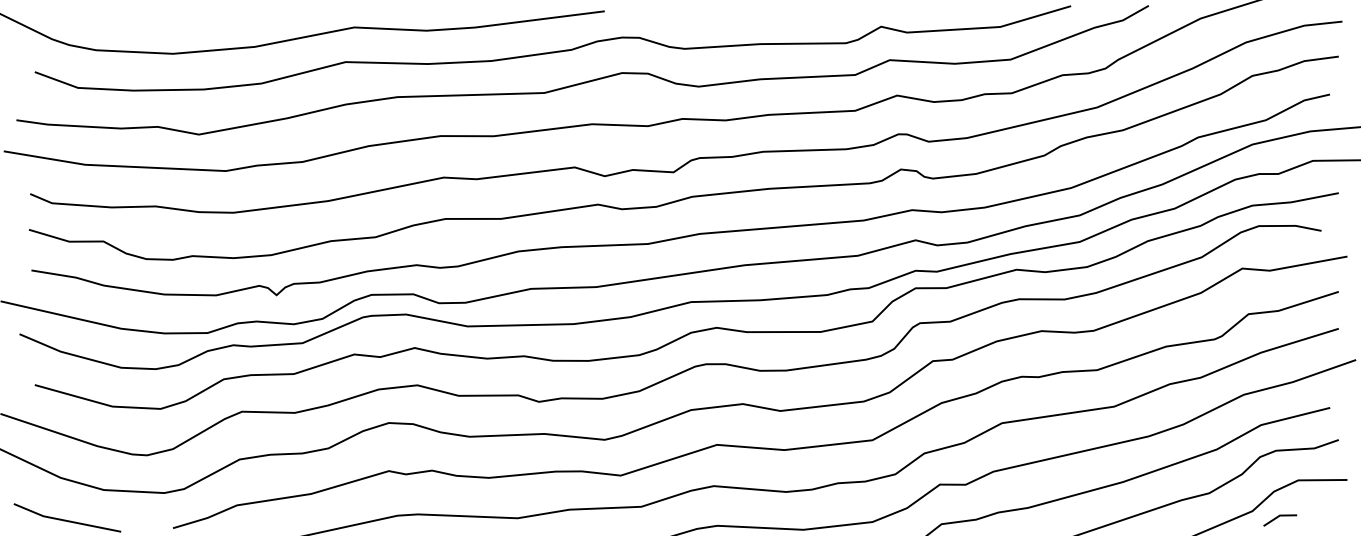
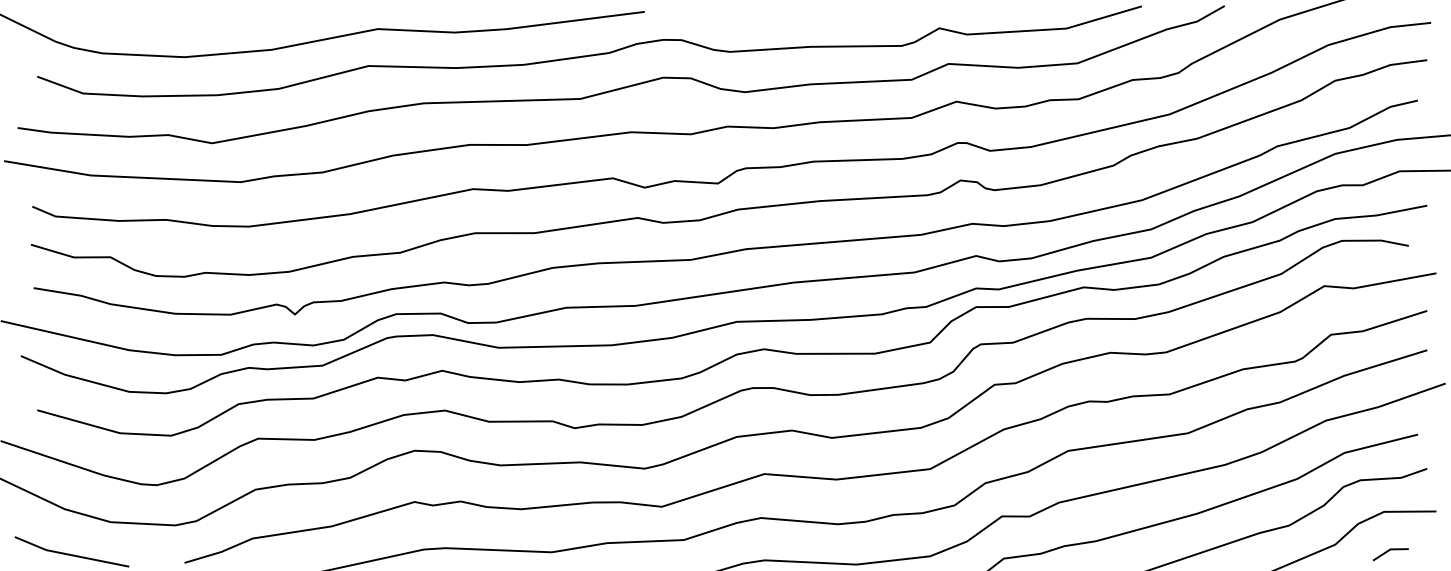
part: (1279, 520) -> (1390, 554), moved

